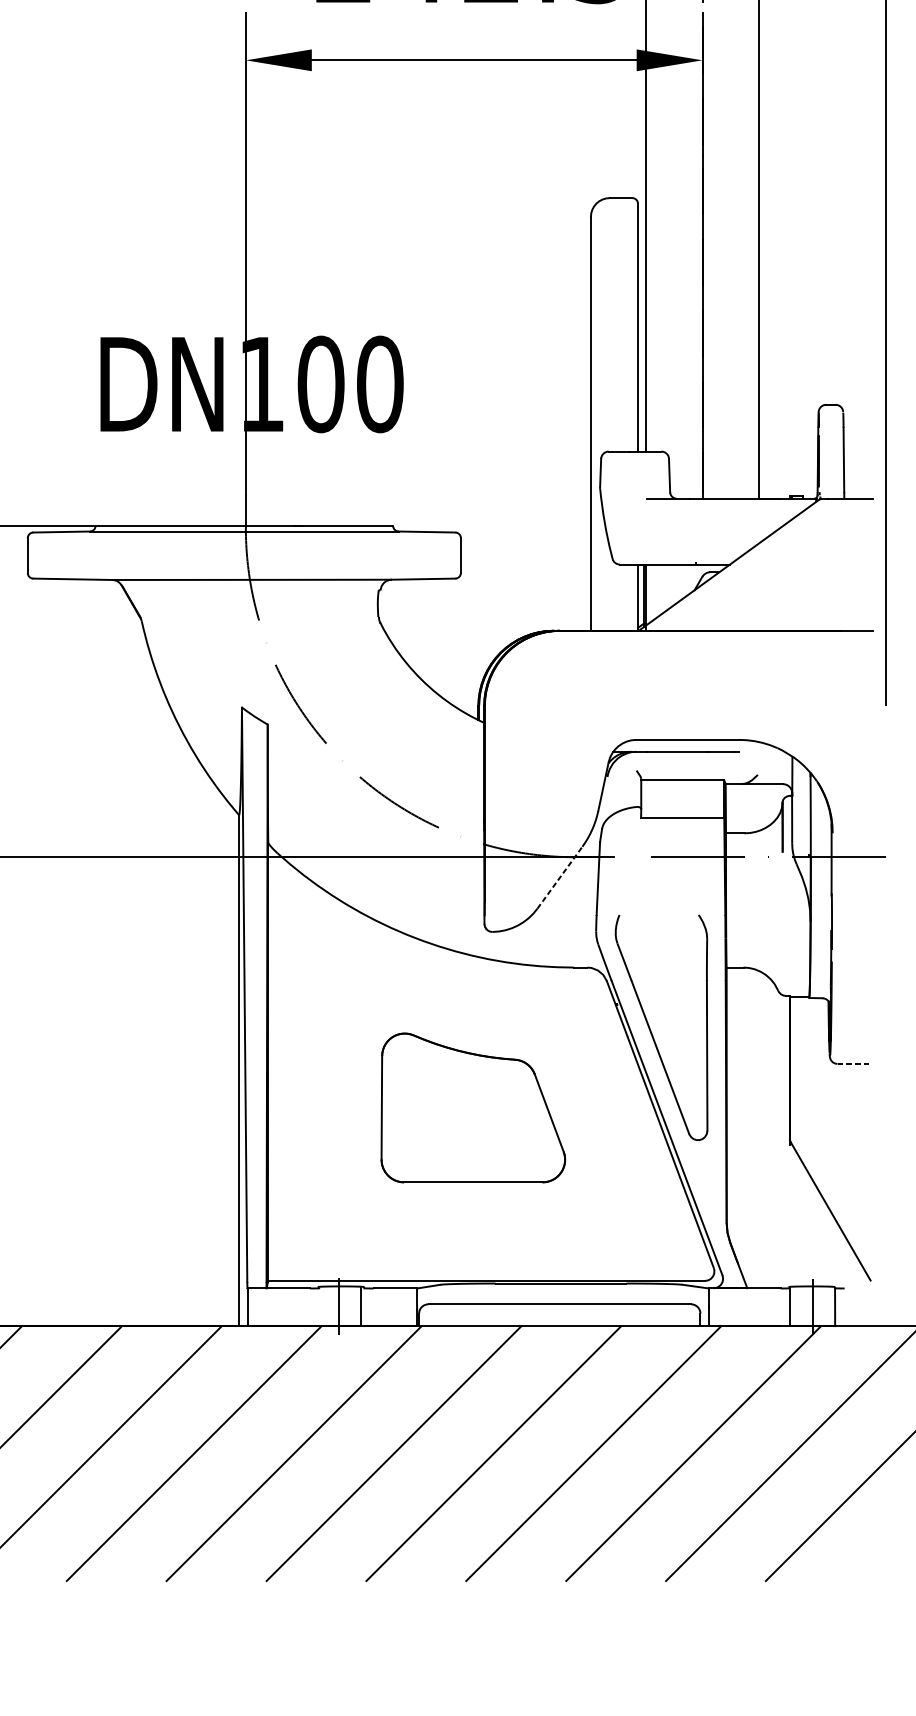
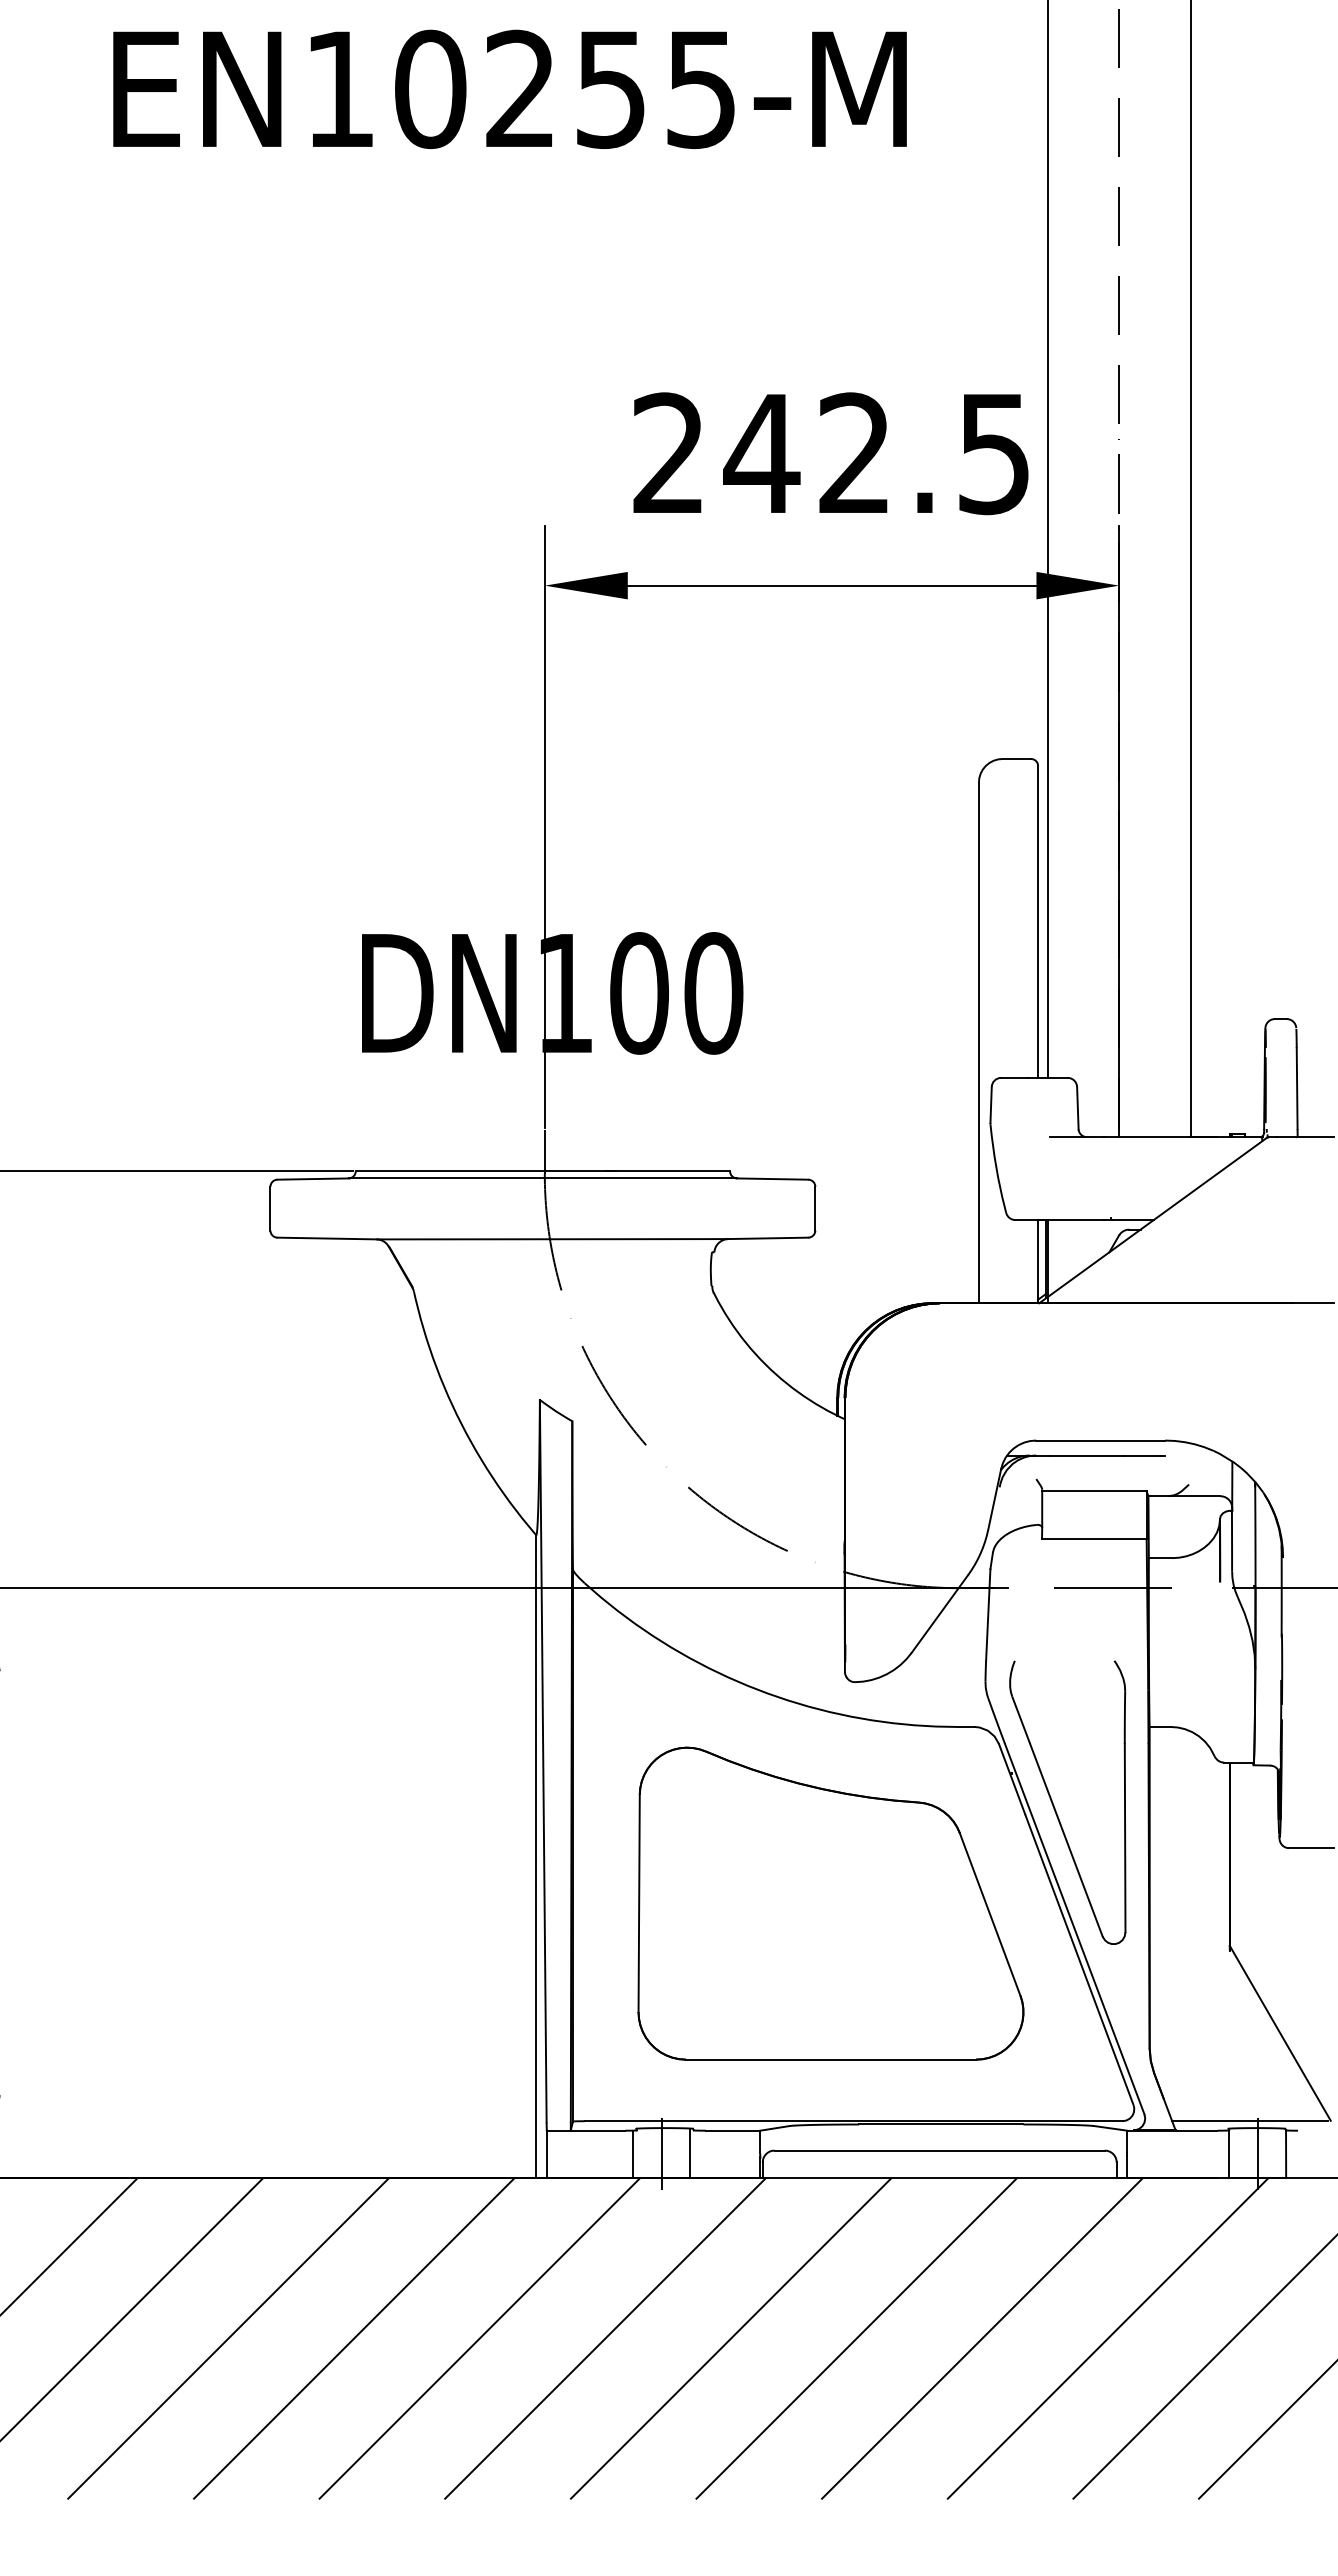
line: (560, 877) -> (940, 1613), dashed -> solid
line: (855, 1064) -> (1311, 1848), dashed -> solid
part: (472, 1107) -> (830, 1903), size x1.67
line: (806, 1281) -> (1250, 2121), added
line: (316, 1307) -> (633, 2154), added

